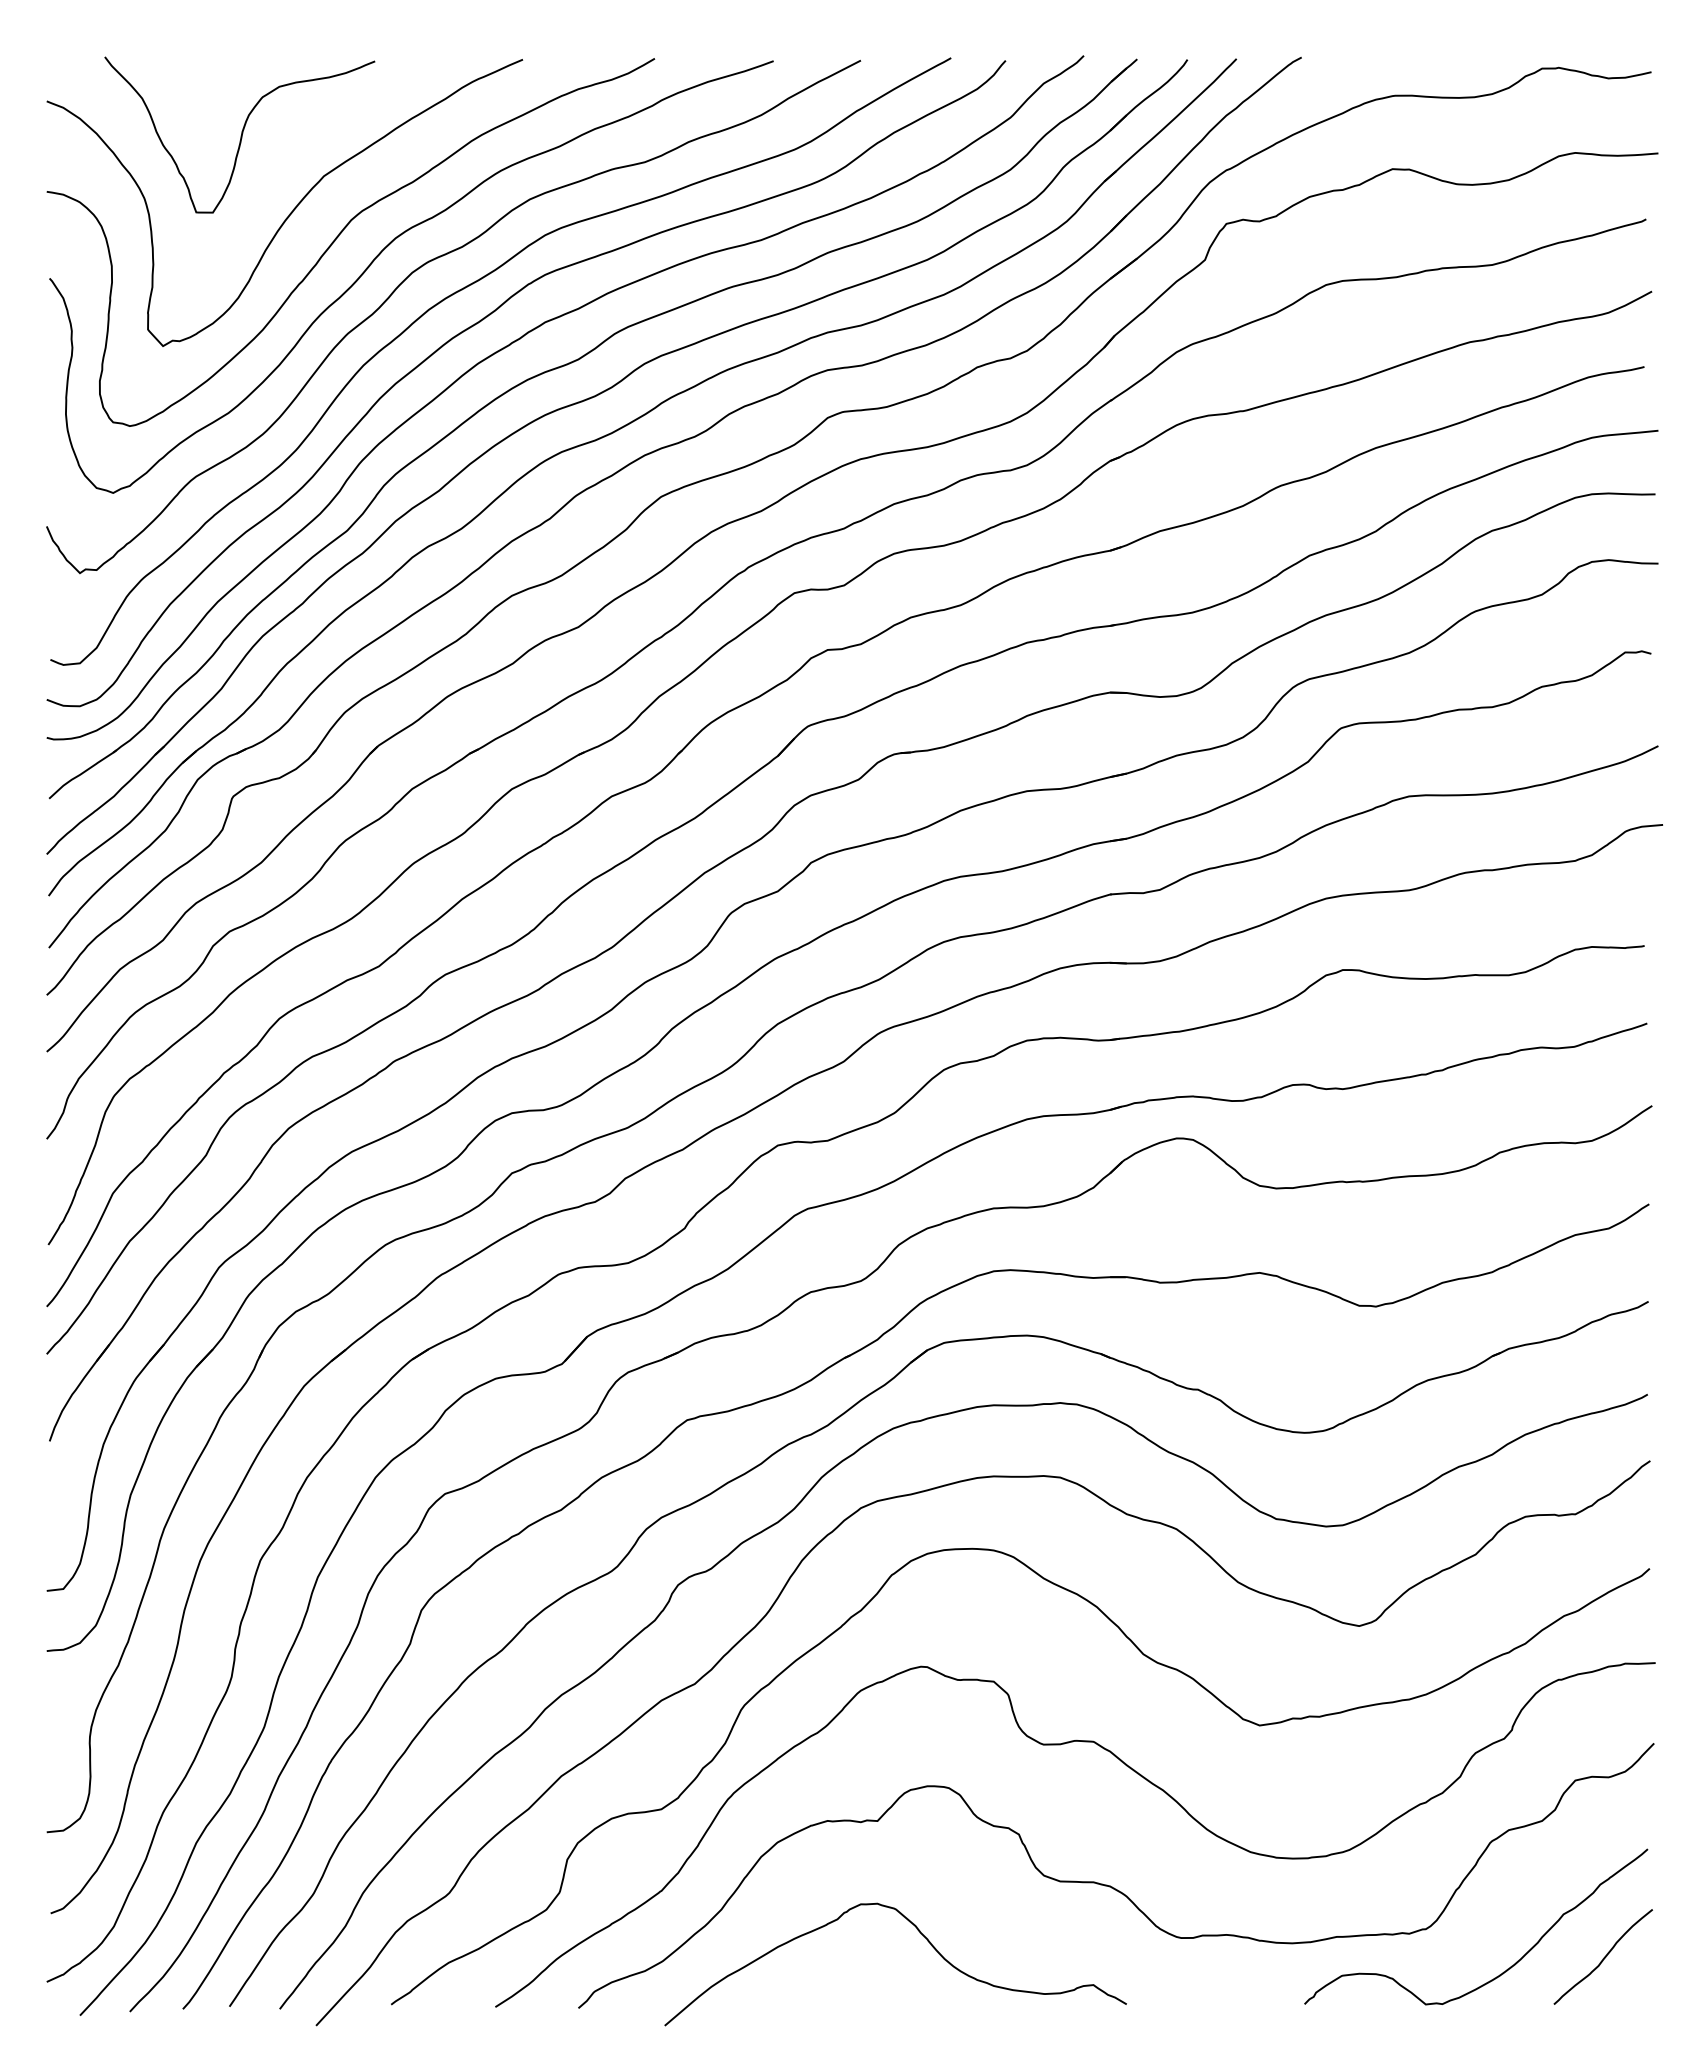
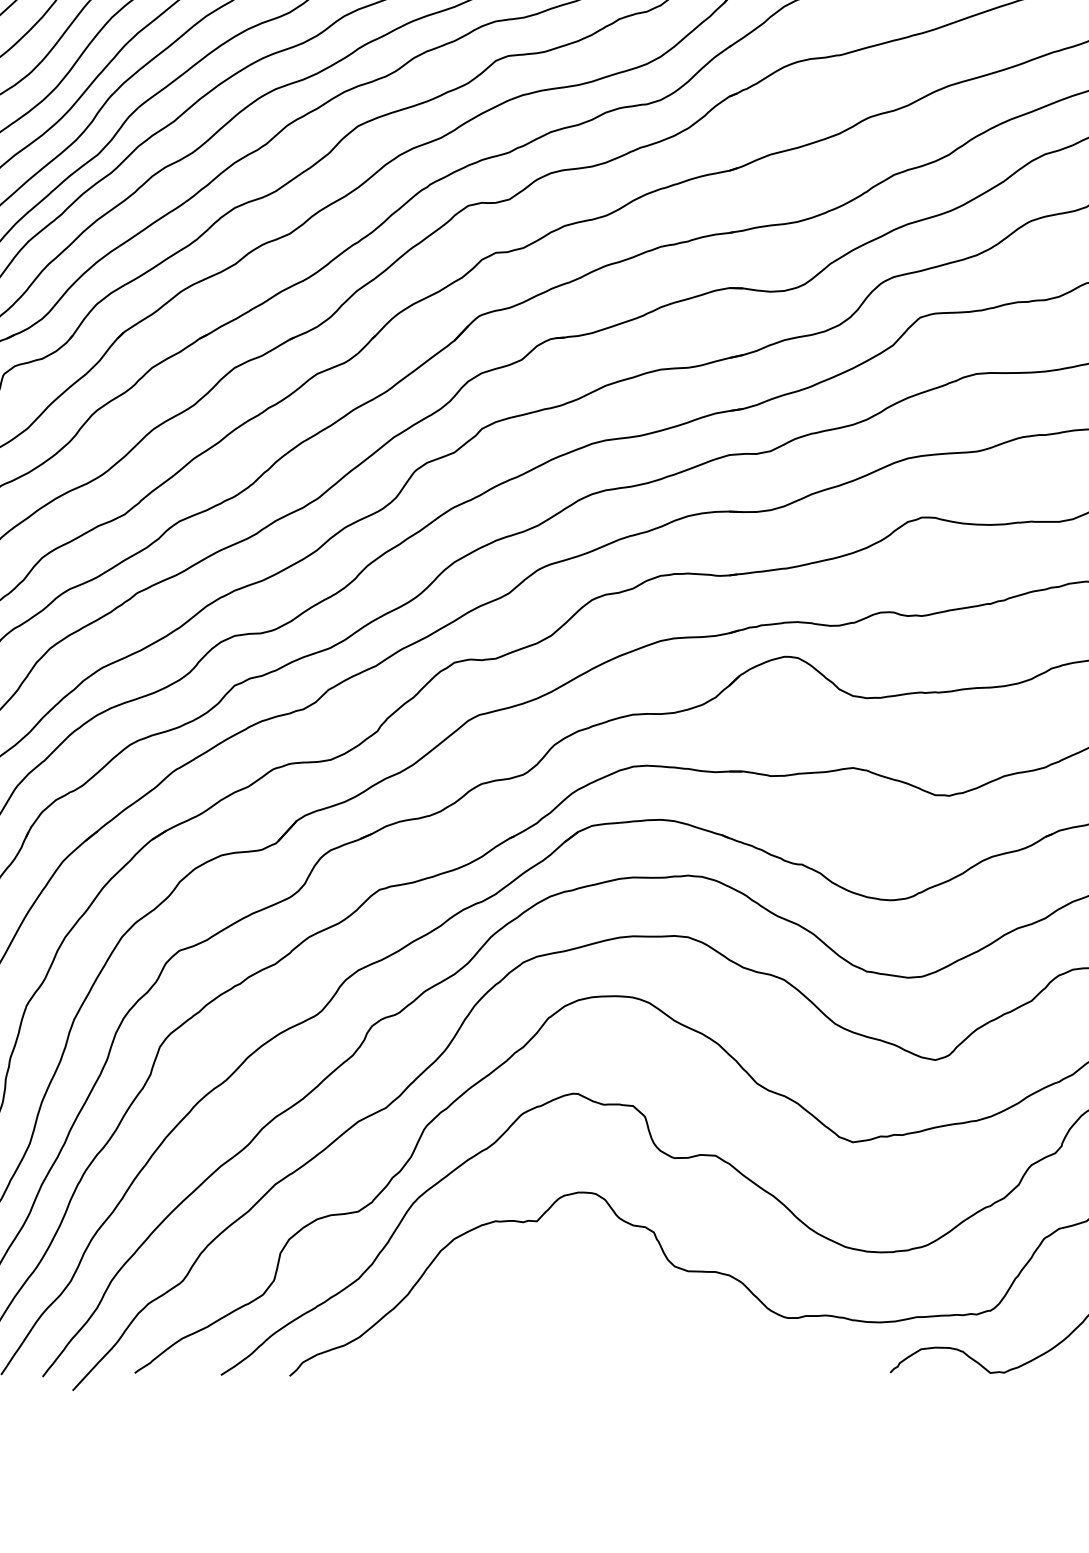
curve: (927, 1941) -> (578, 1320), removed

